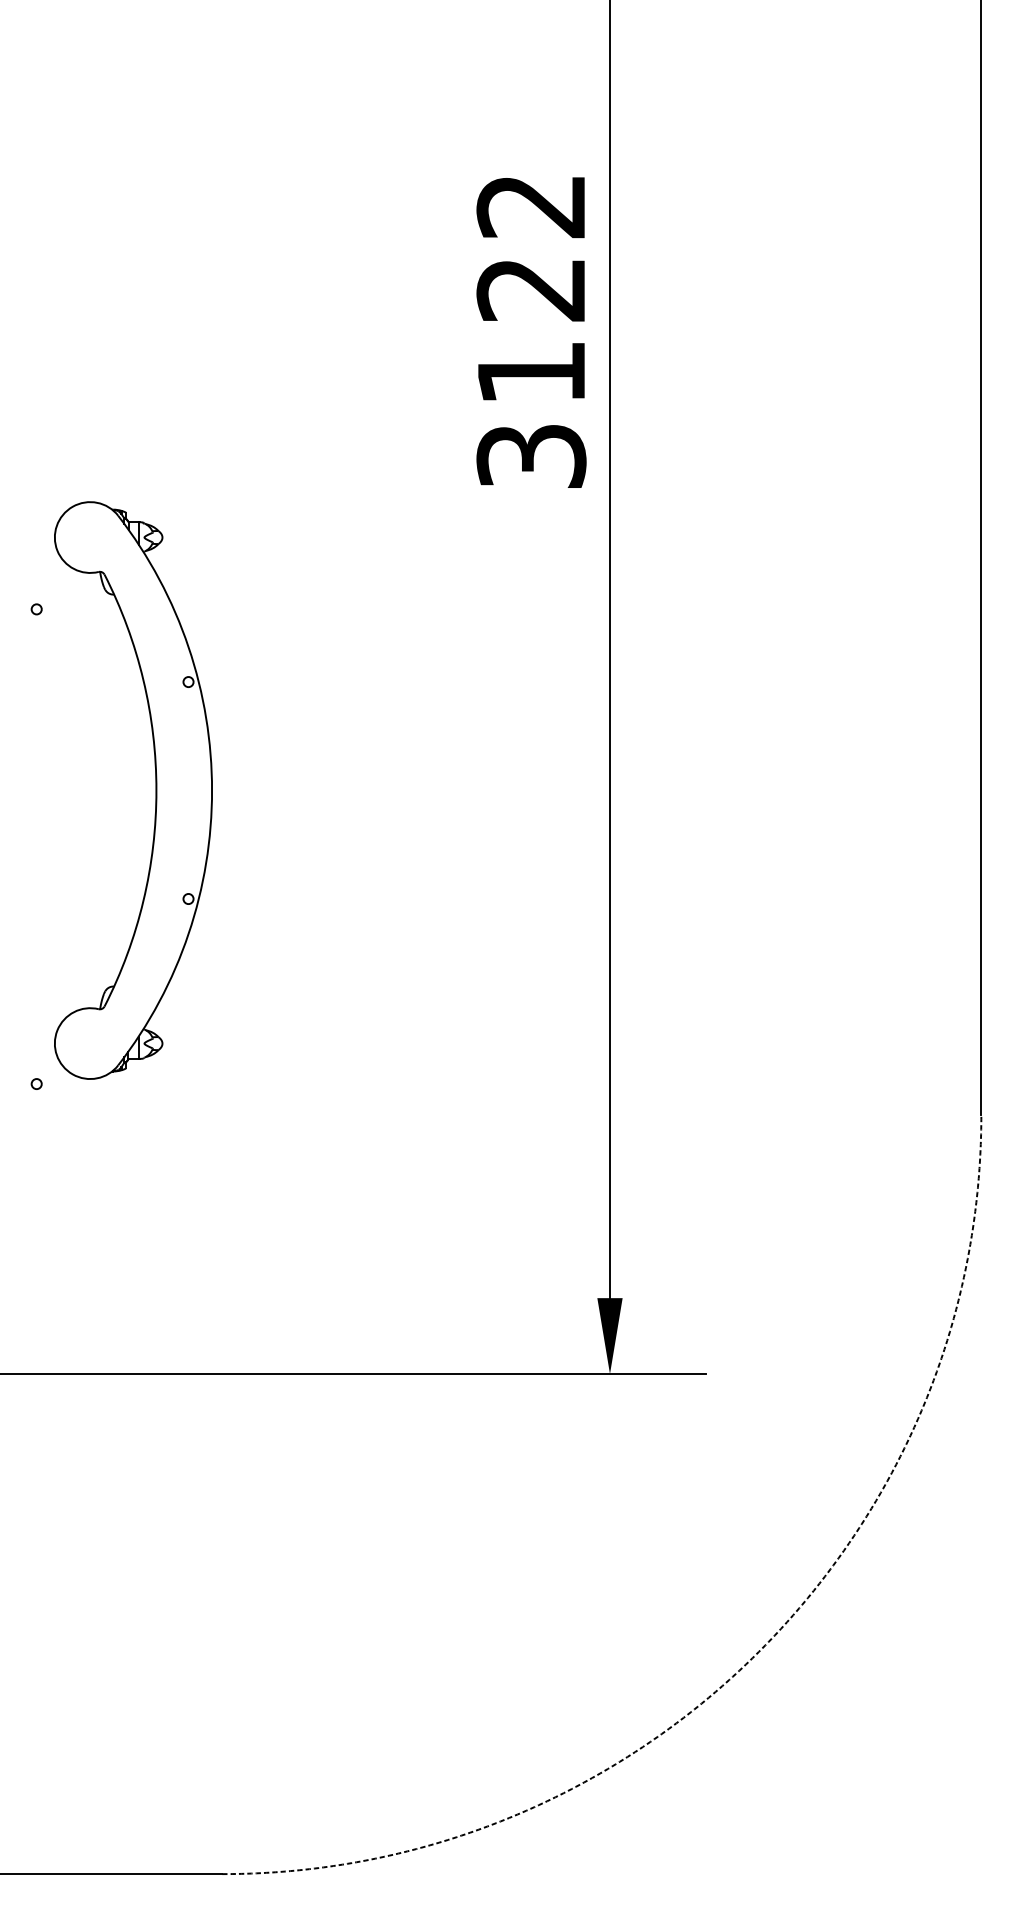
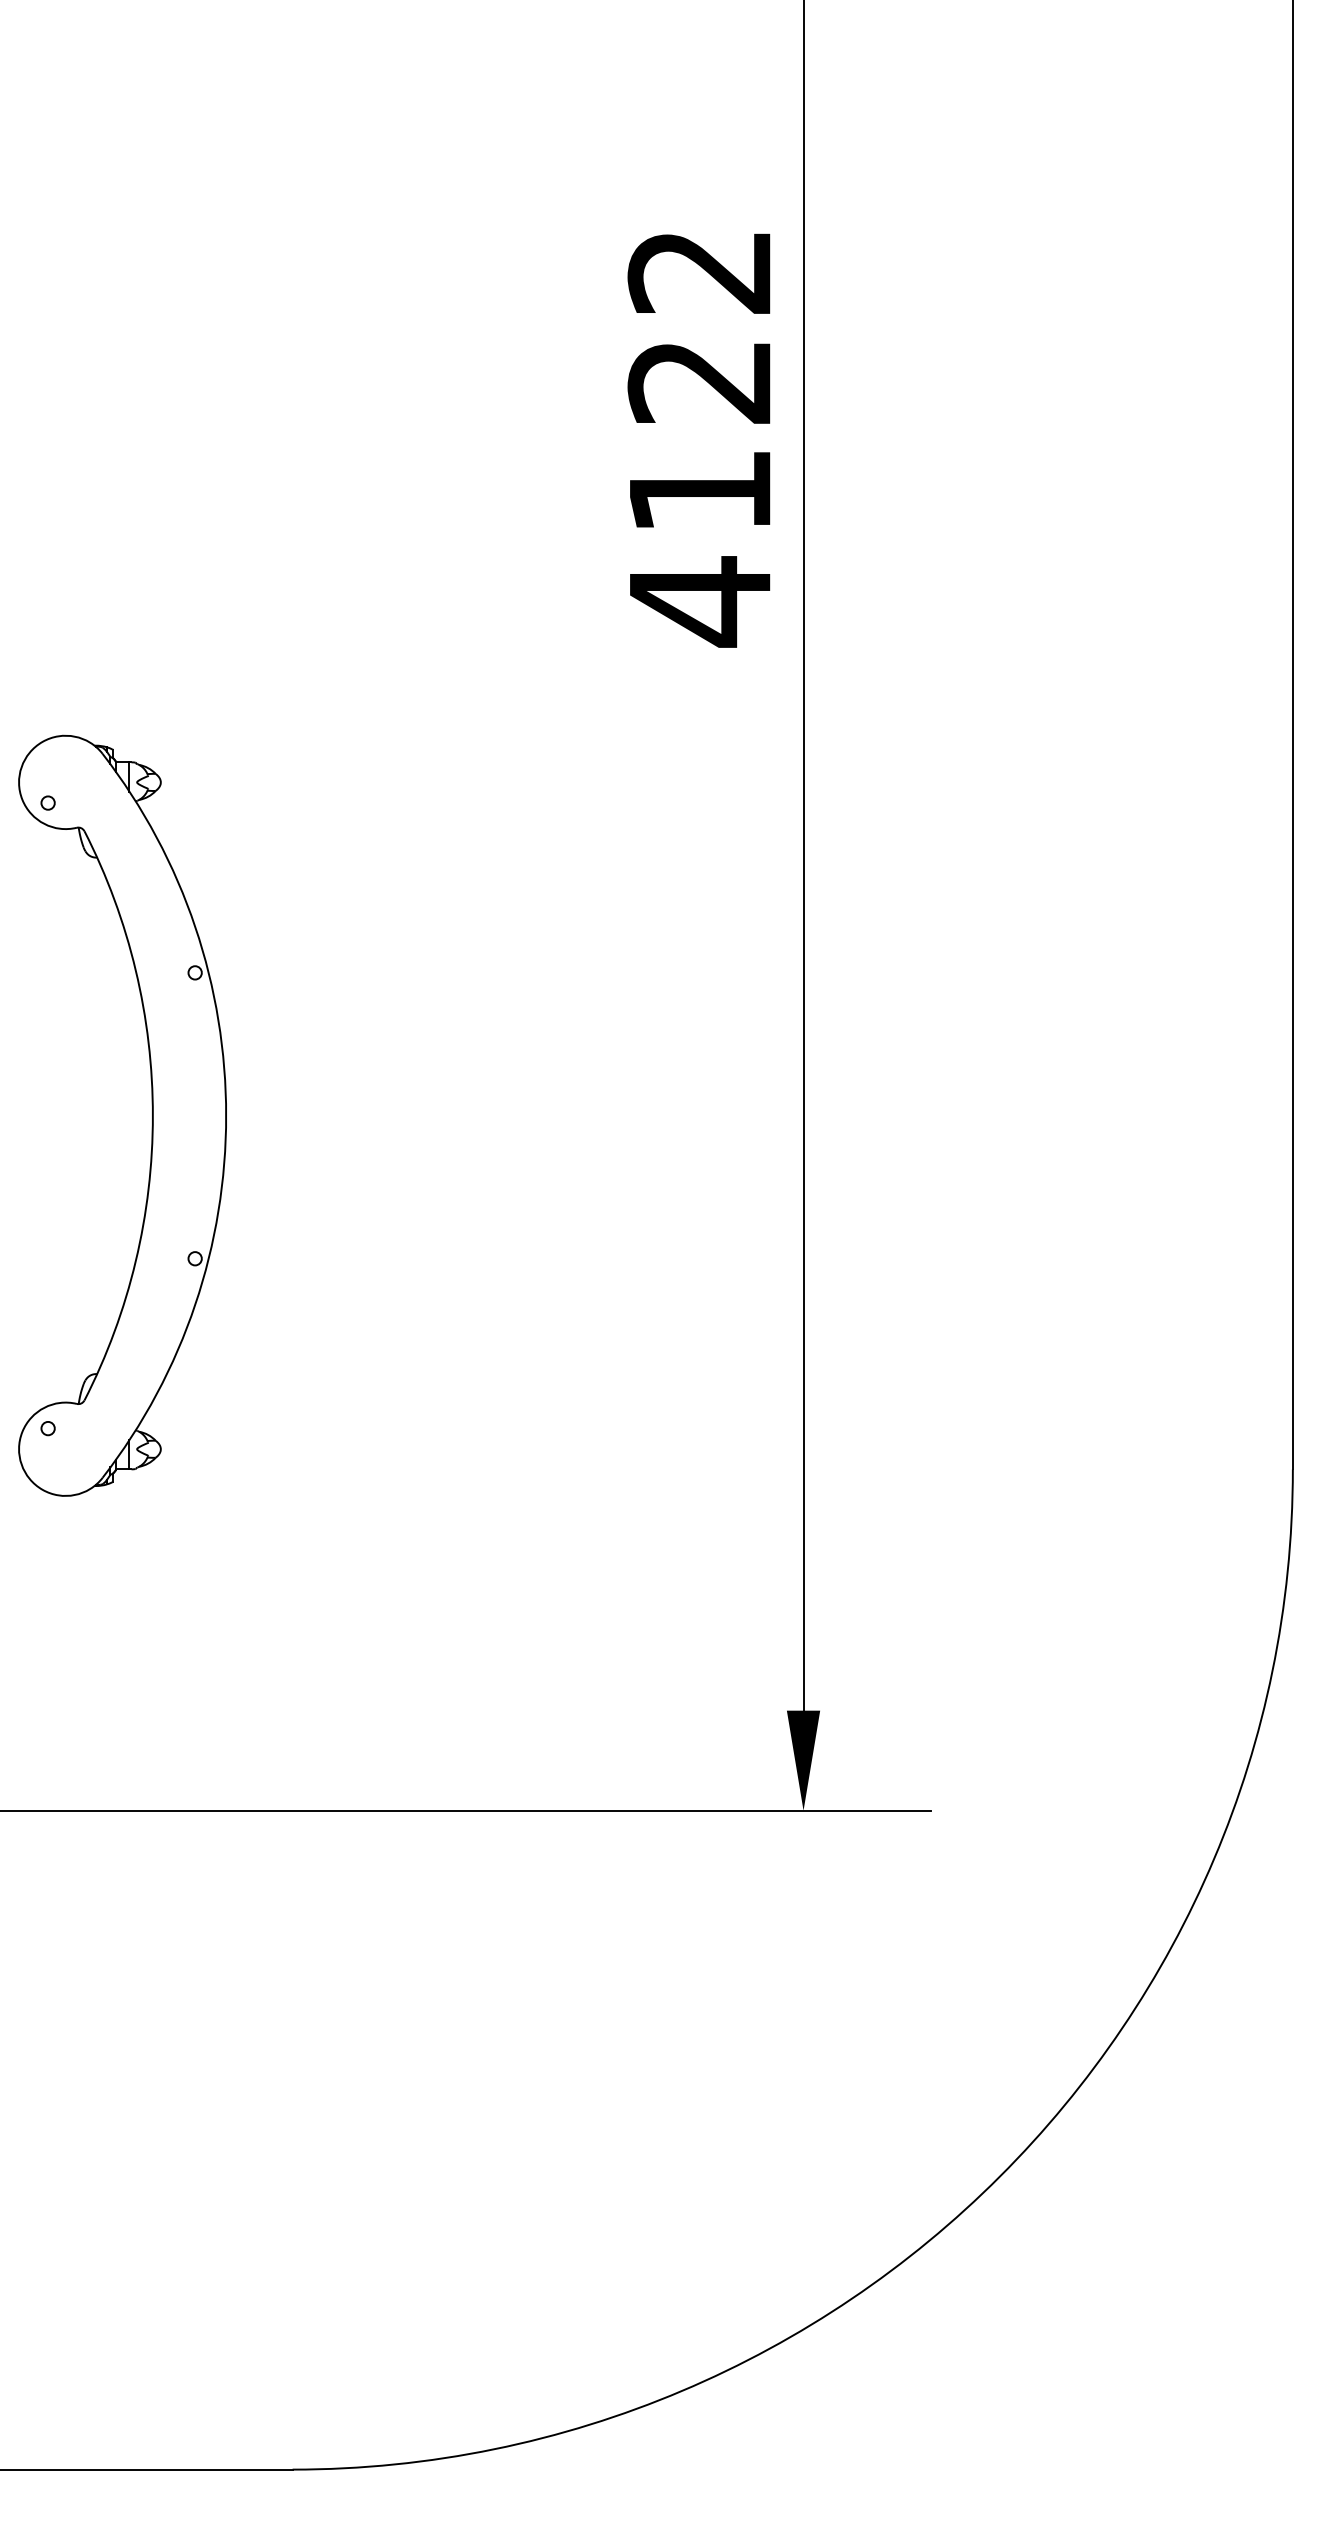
text: (531, 456) -> (699, 601), 3122 -> 4122
part: (156, 790) -> (152, 1115), moved
arc: (758, 1651) -> (999, 2176), dashed -> solid

